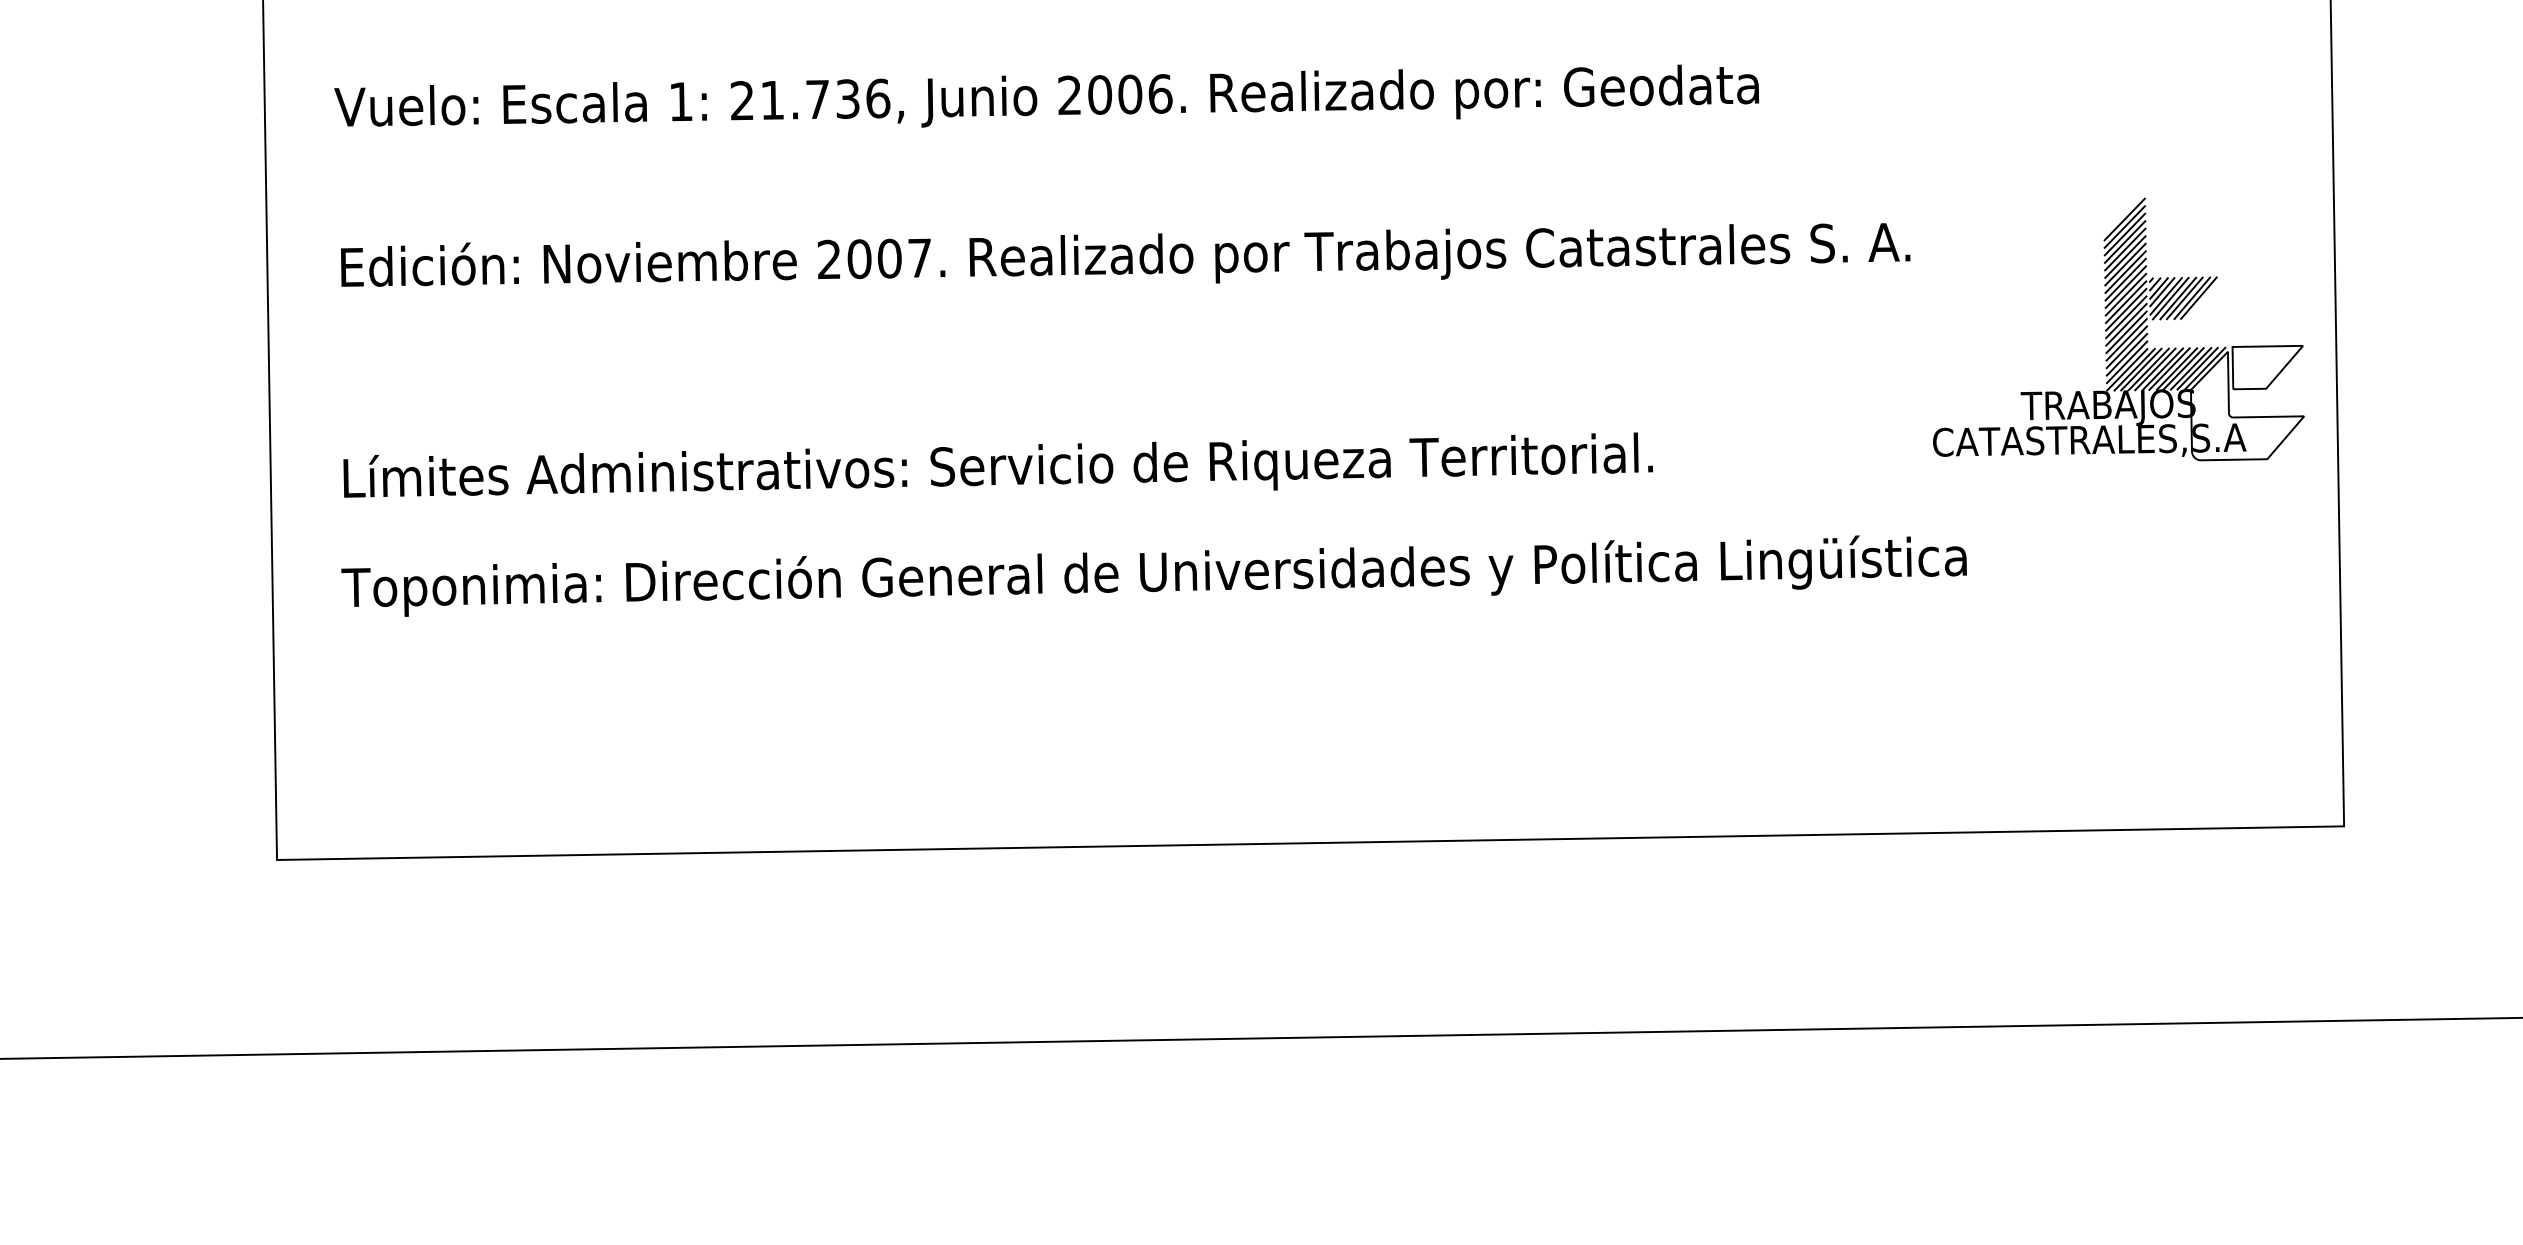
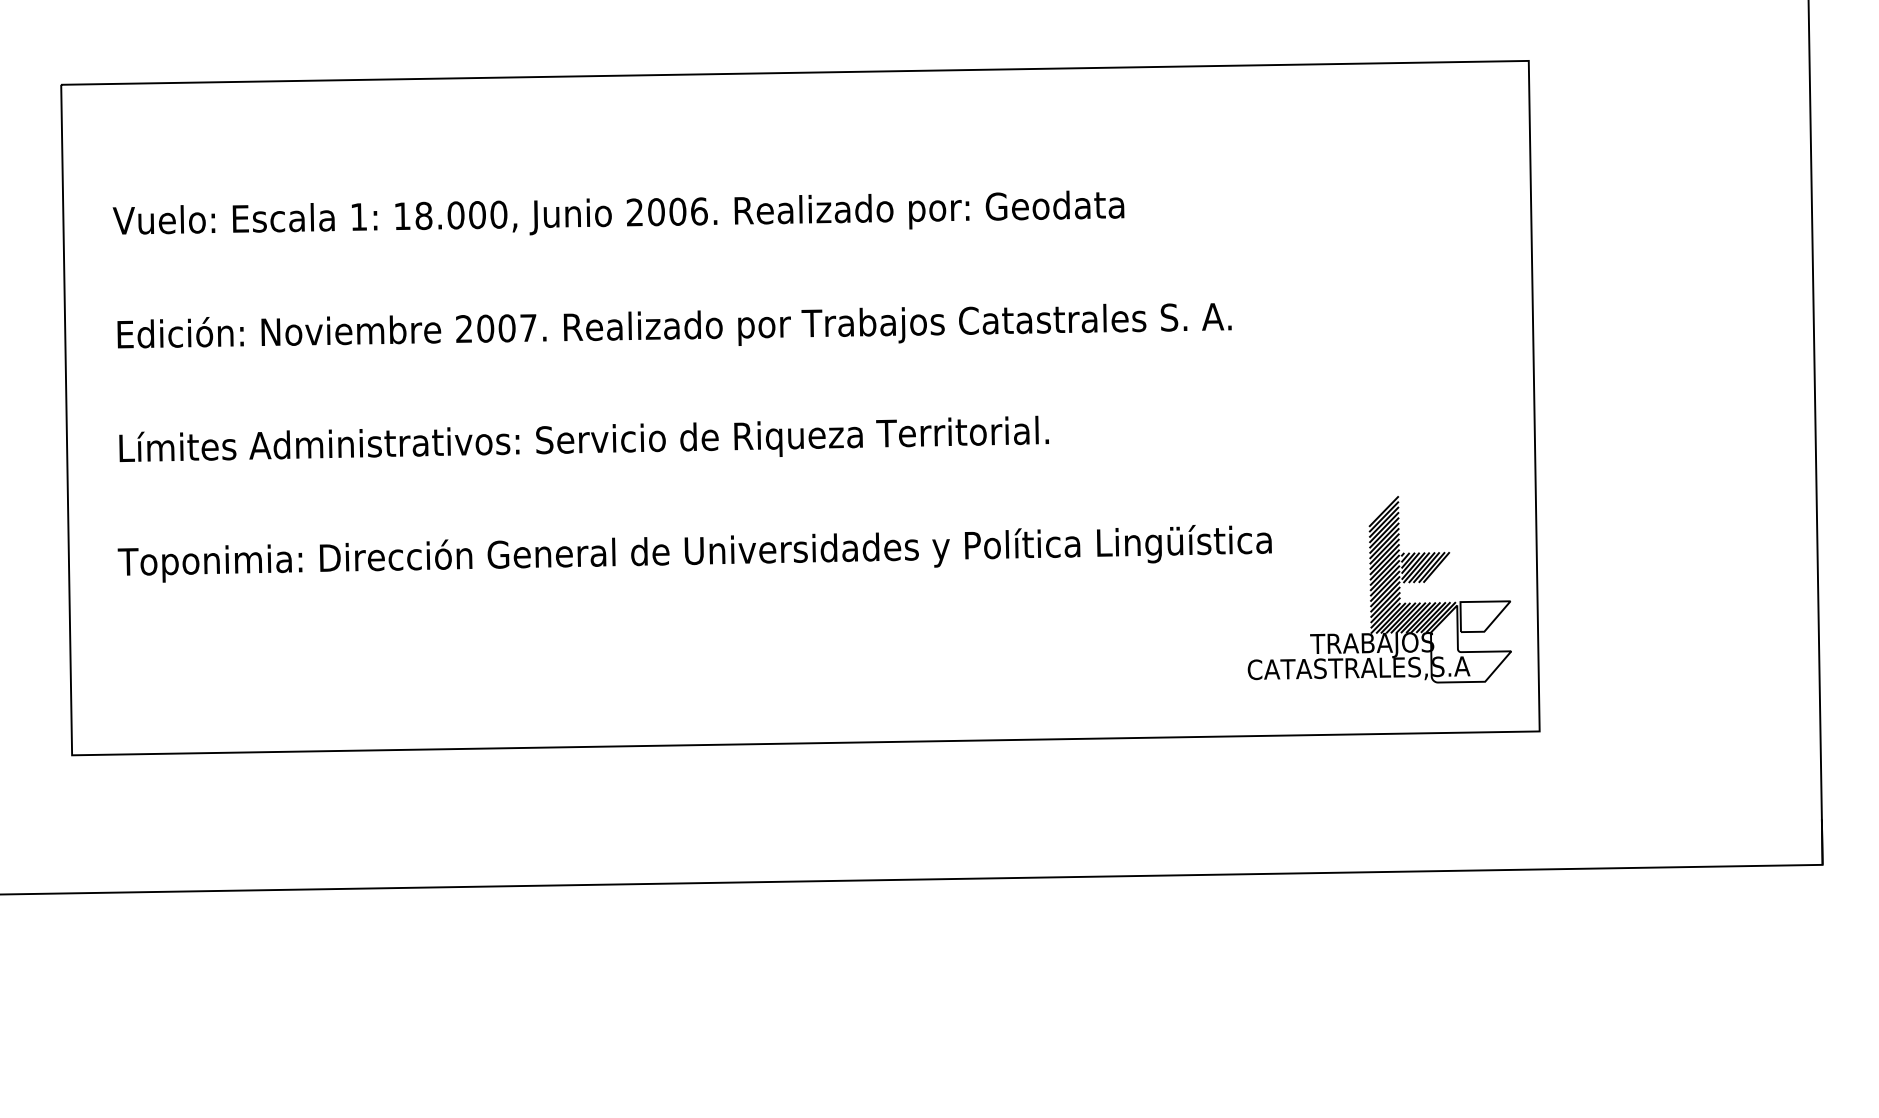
text: (809, 99) -> (450, 215), 21.736, -> 18.000,
part: (2118, 329) -> (1379, 589), moved
text: (997, 464) -> (583, 438), moved

